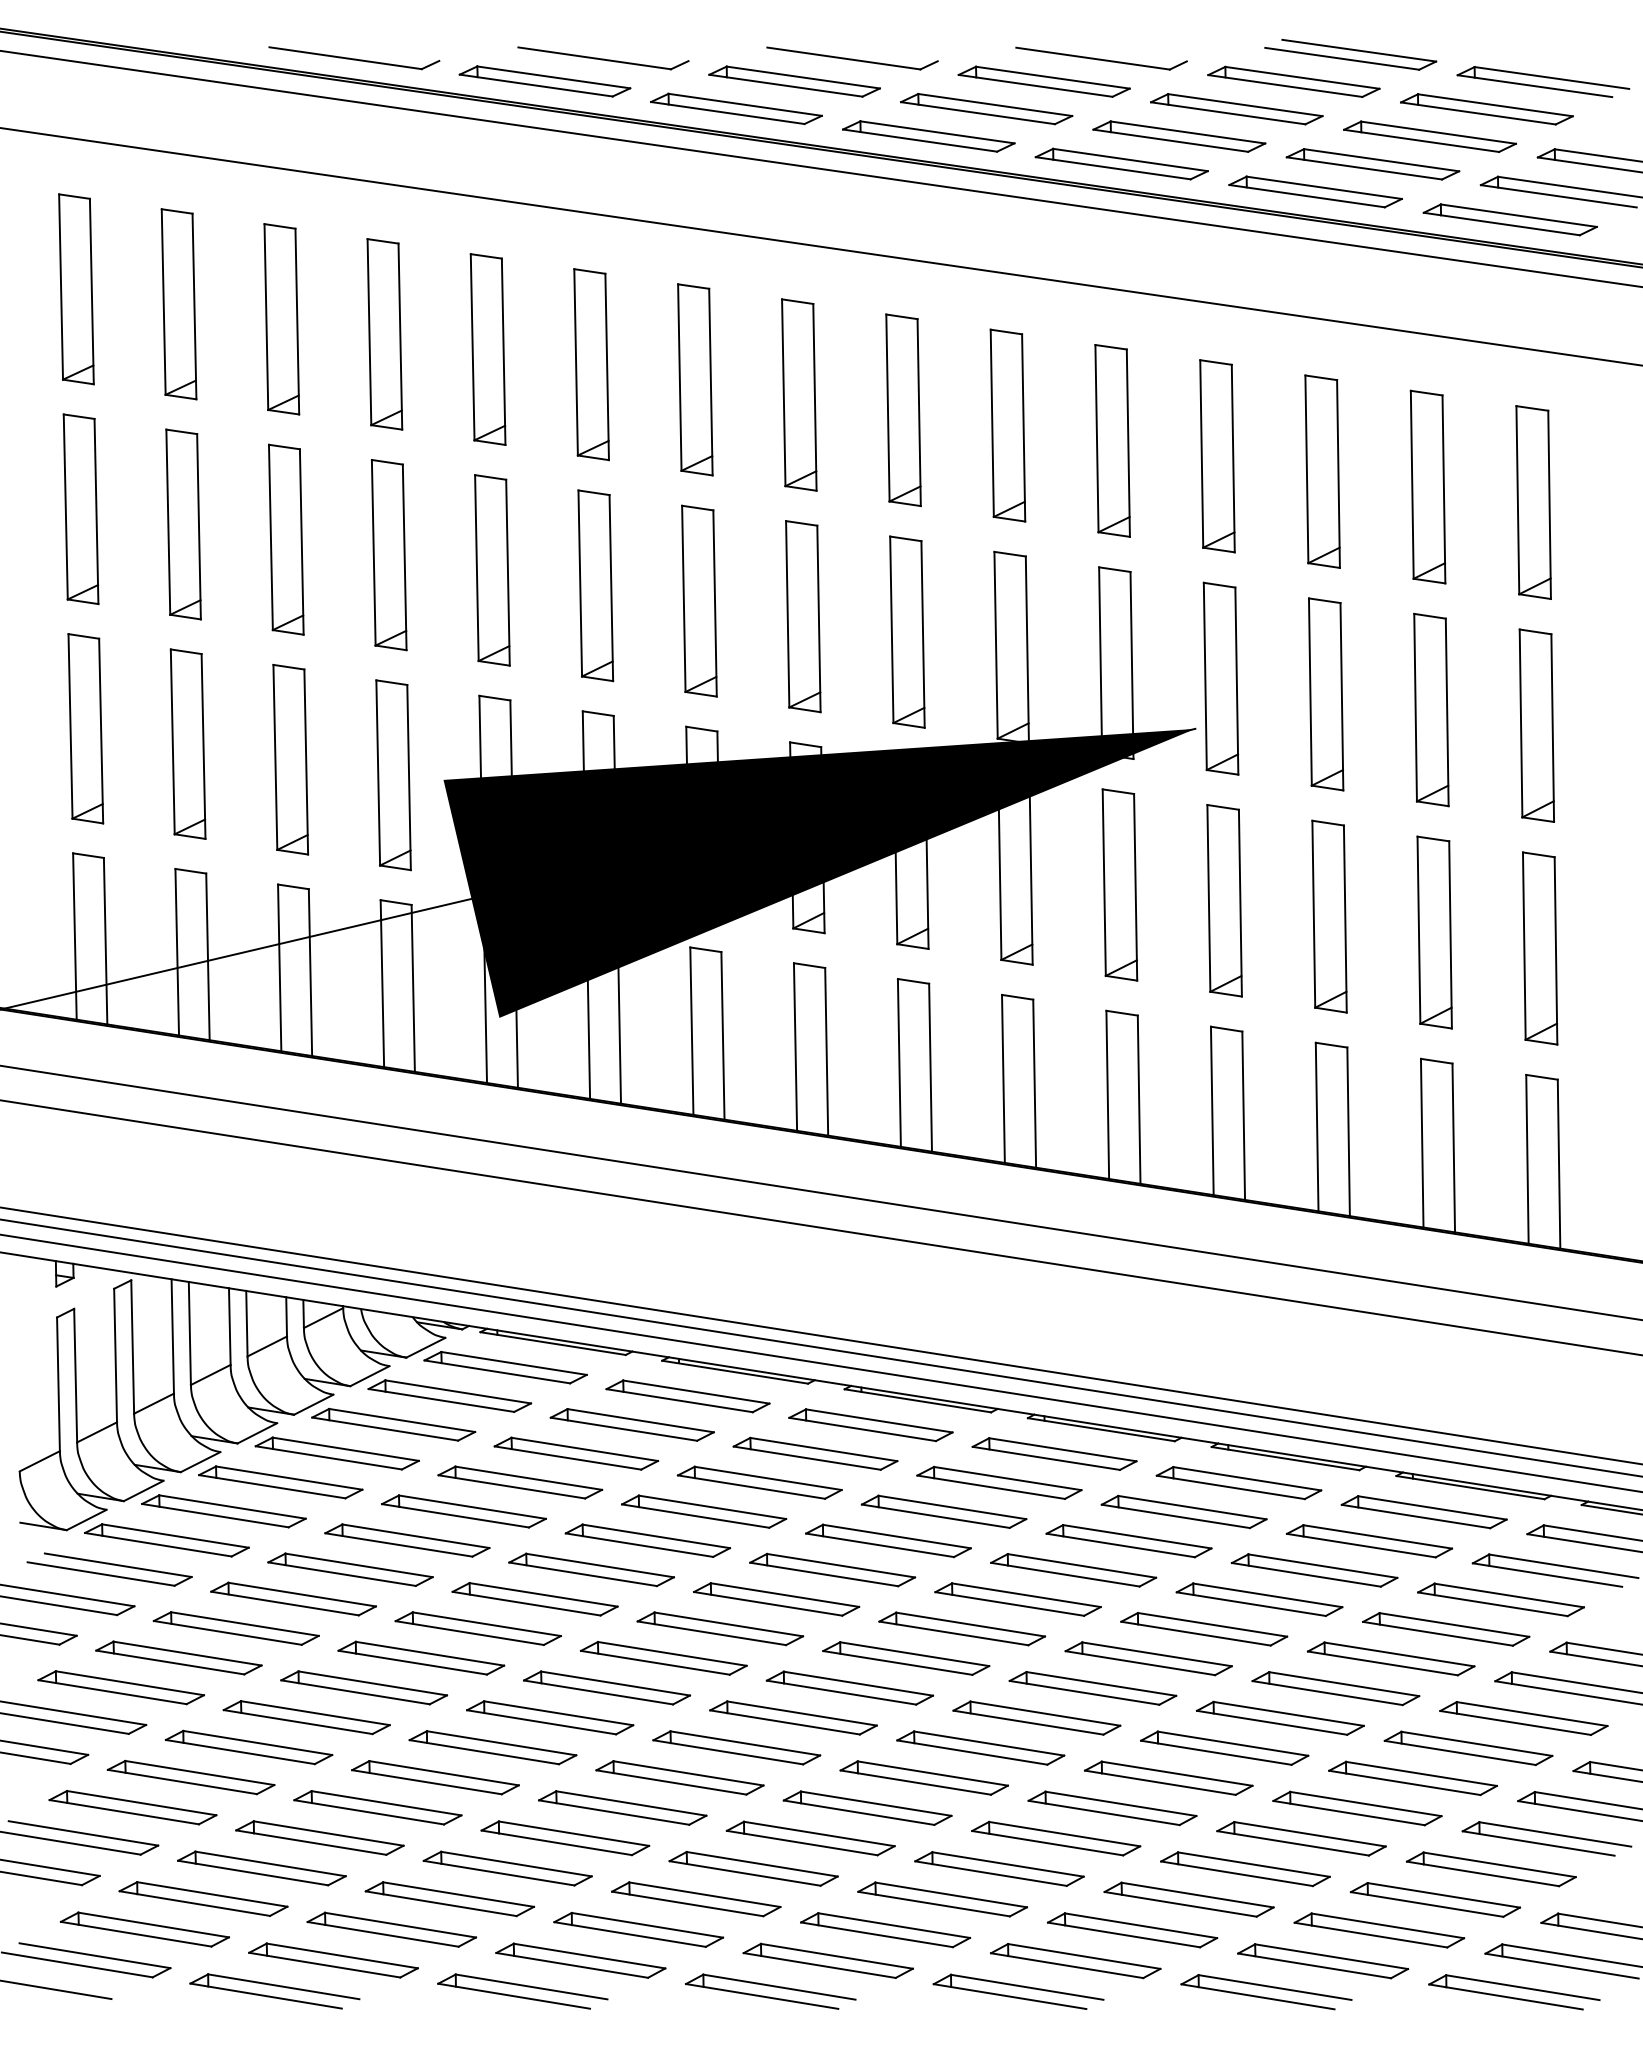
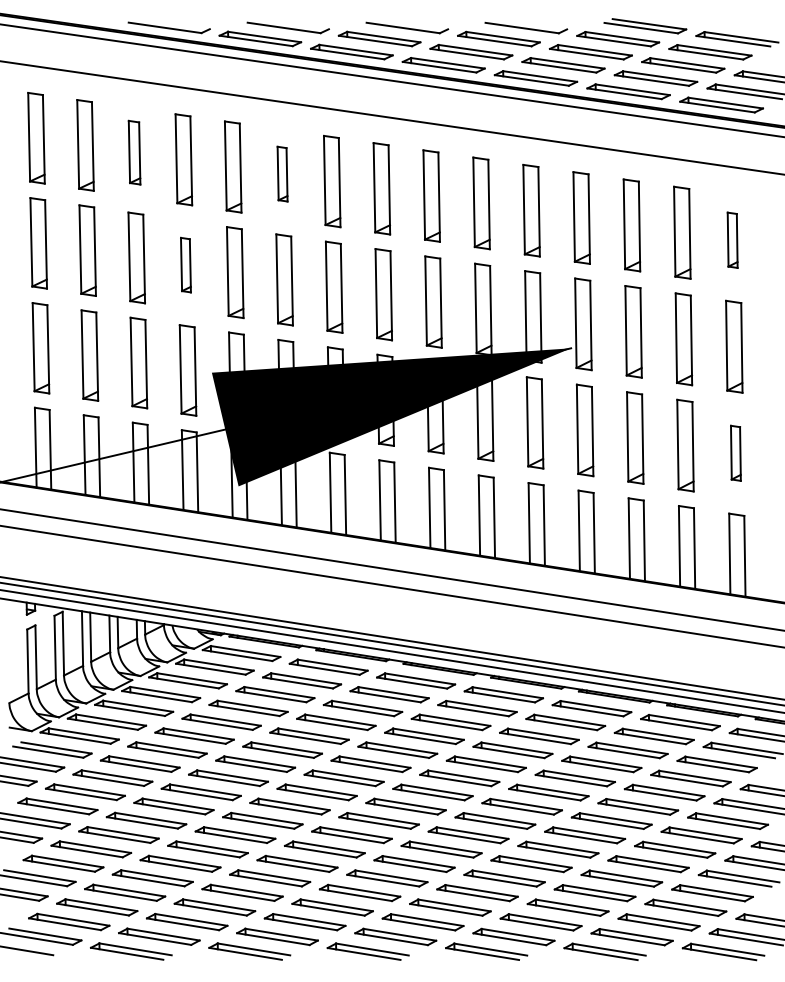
part: (281, 319) -> (134, 152), size x0.7
part: (591, 363) -> (282, 173), size x0.6
part: (1533, 503) -> (732, 240), size x0.6
part: (388, 553) -> (185, 264), size x0.6
part: (1539, 949) -> (735, 453), size x0.6

